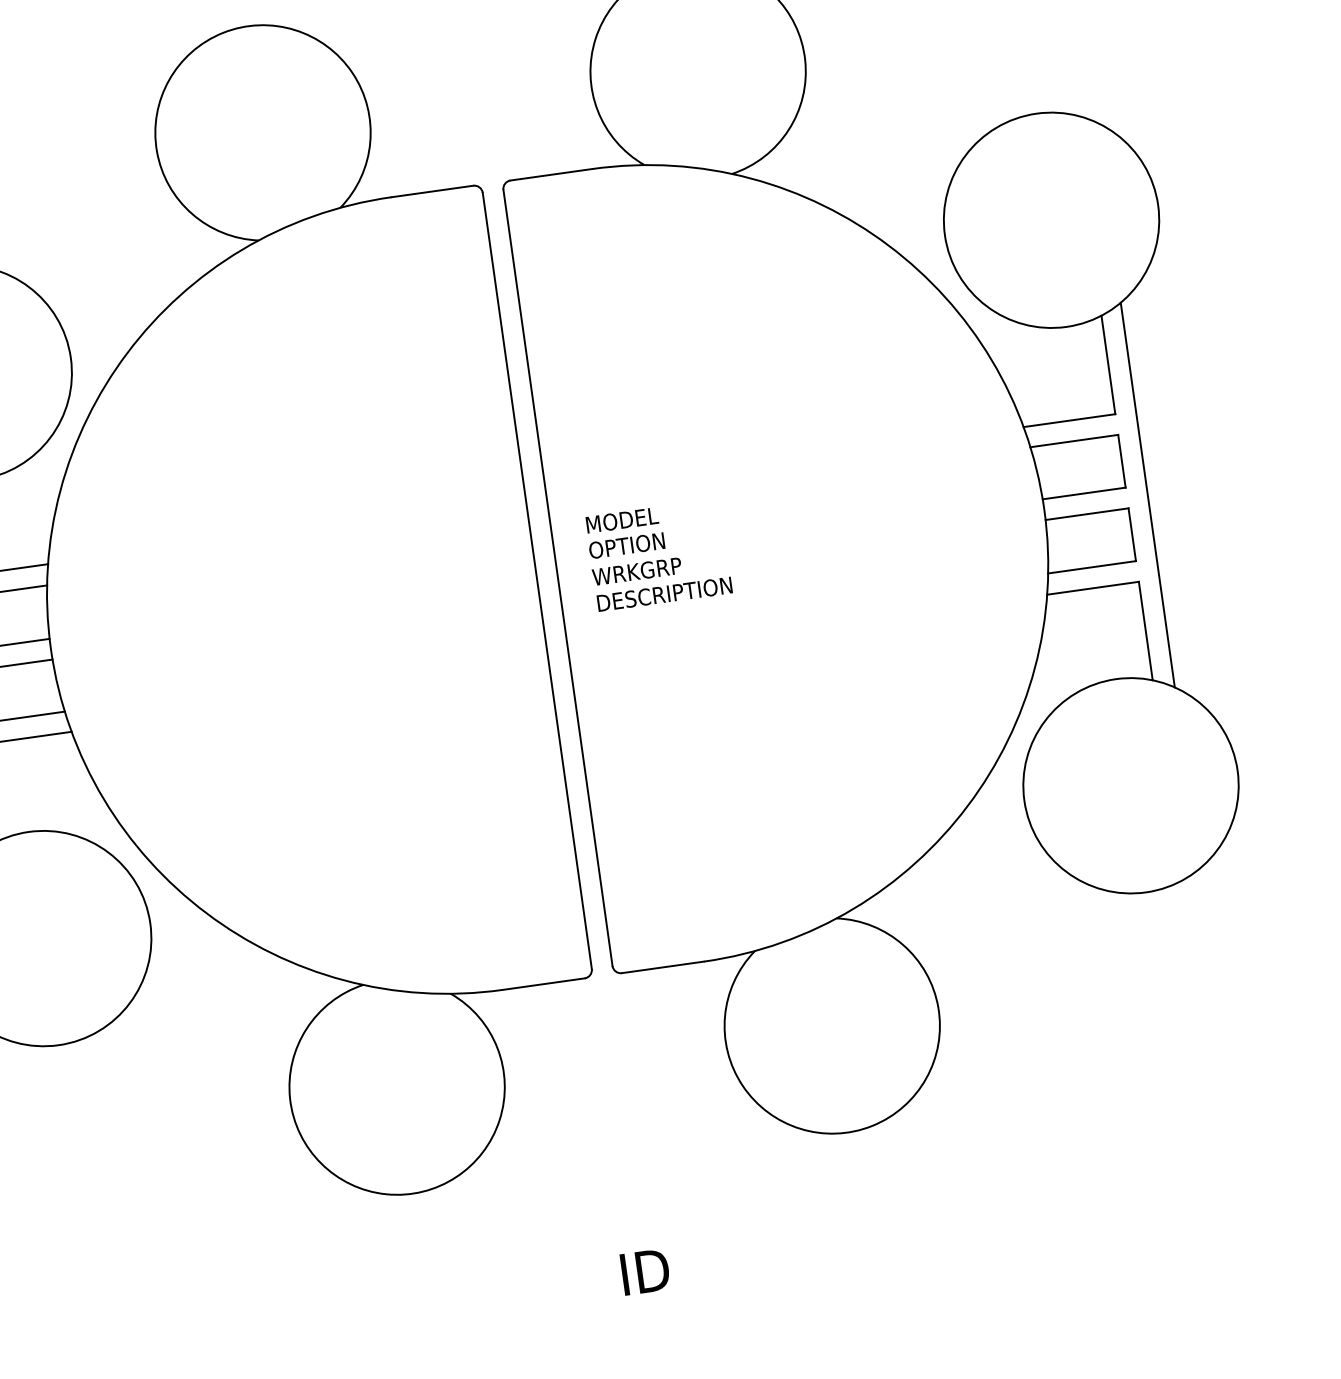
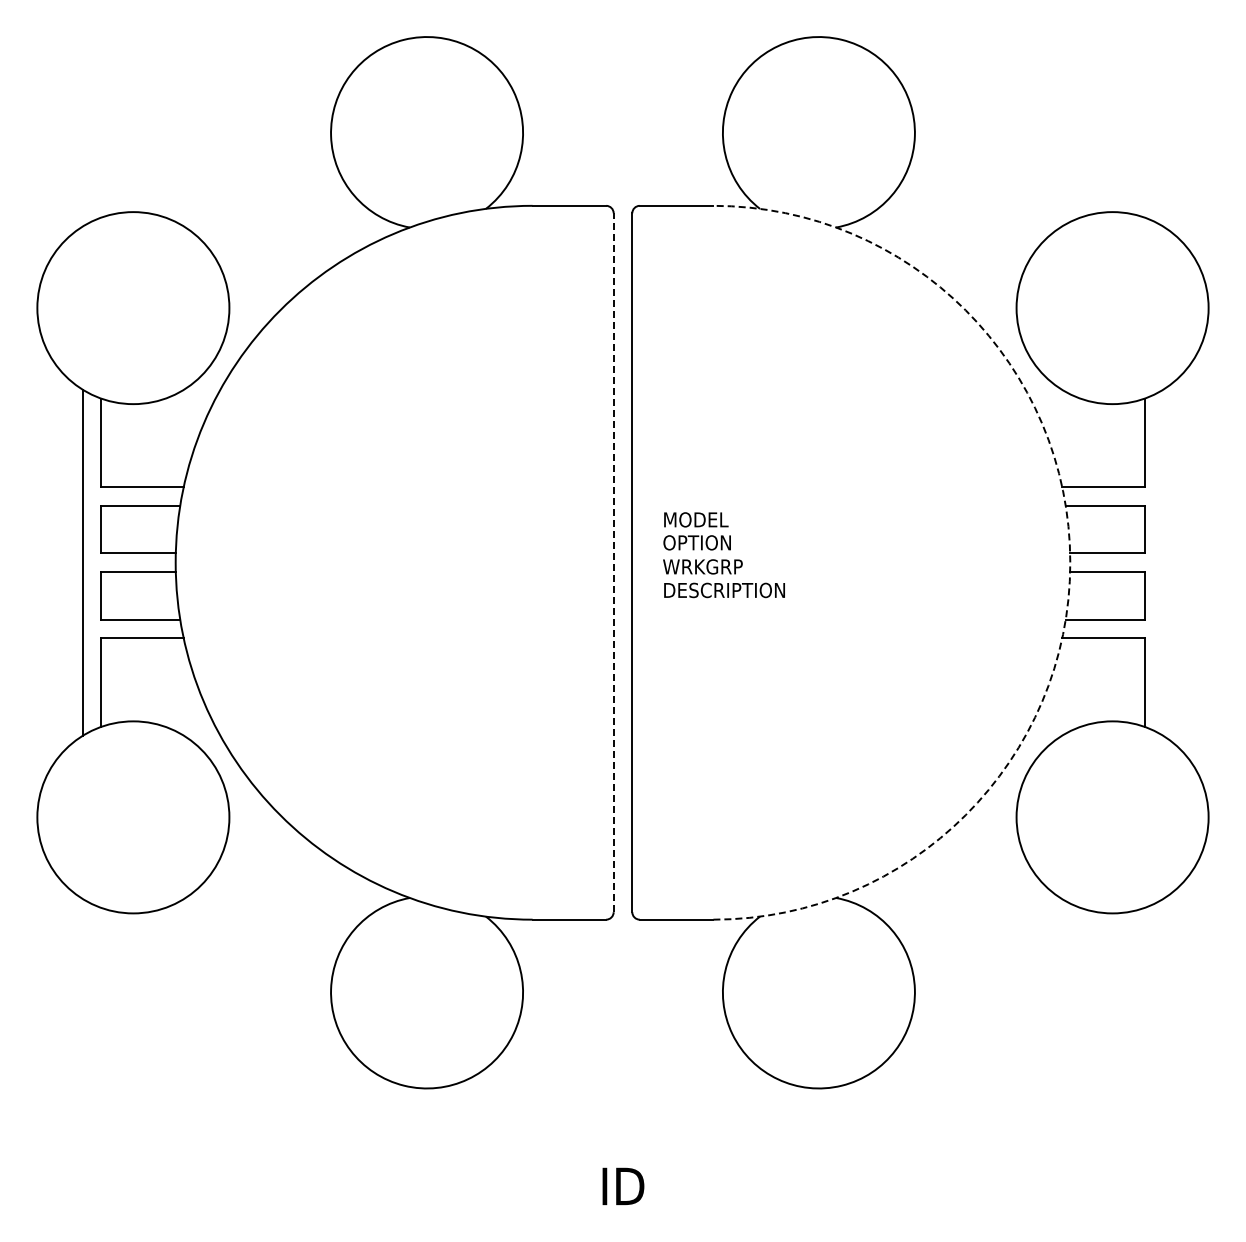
line: (1147, 494) -> (1163, 562), removed
arc: (1044, 509) -> (1070, 562), solid -> dashed
line: (537, 580) -> (613, 562), solid -> dashed

